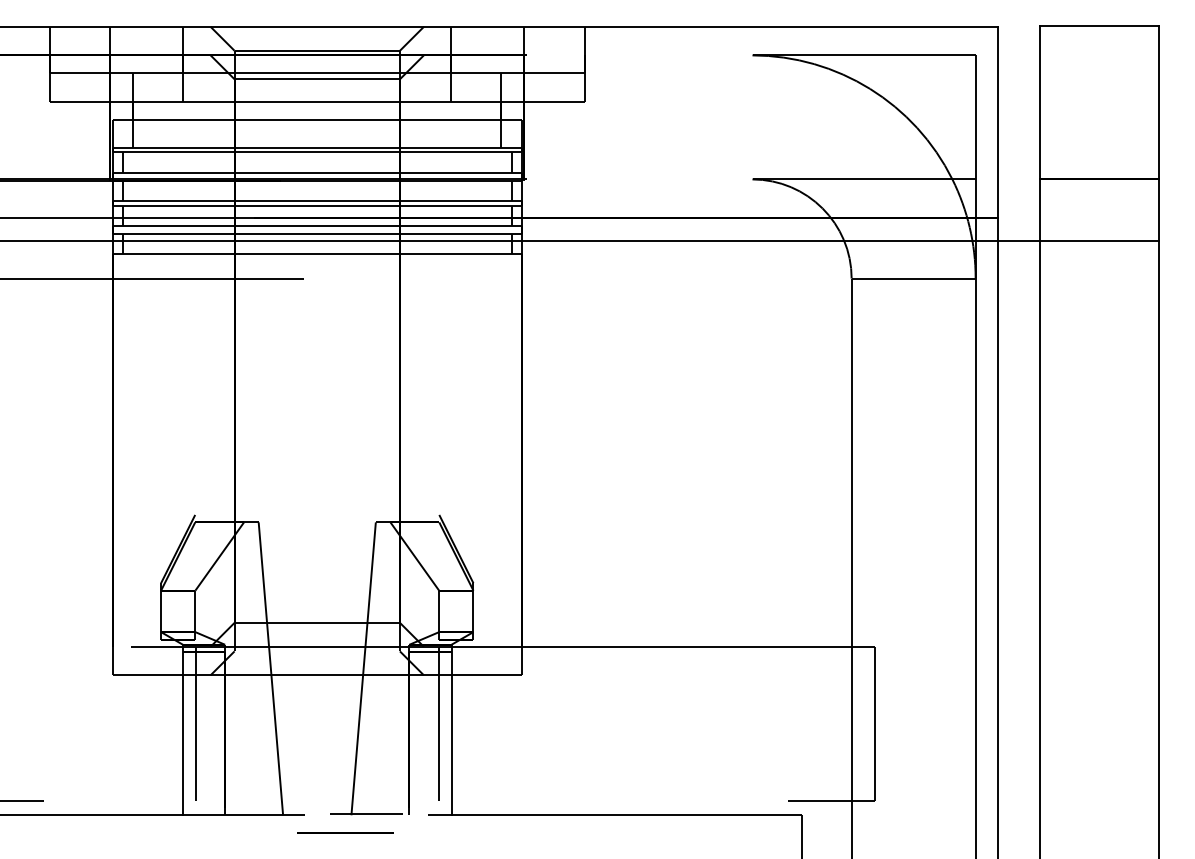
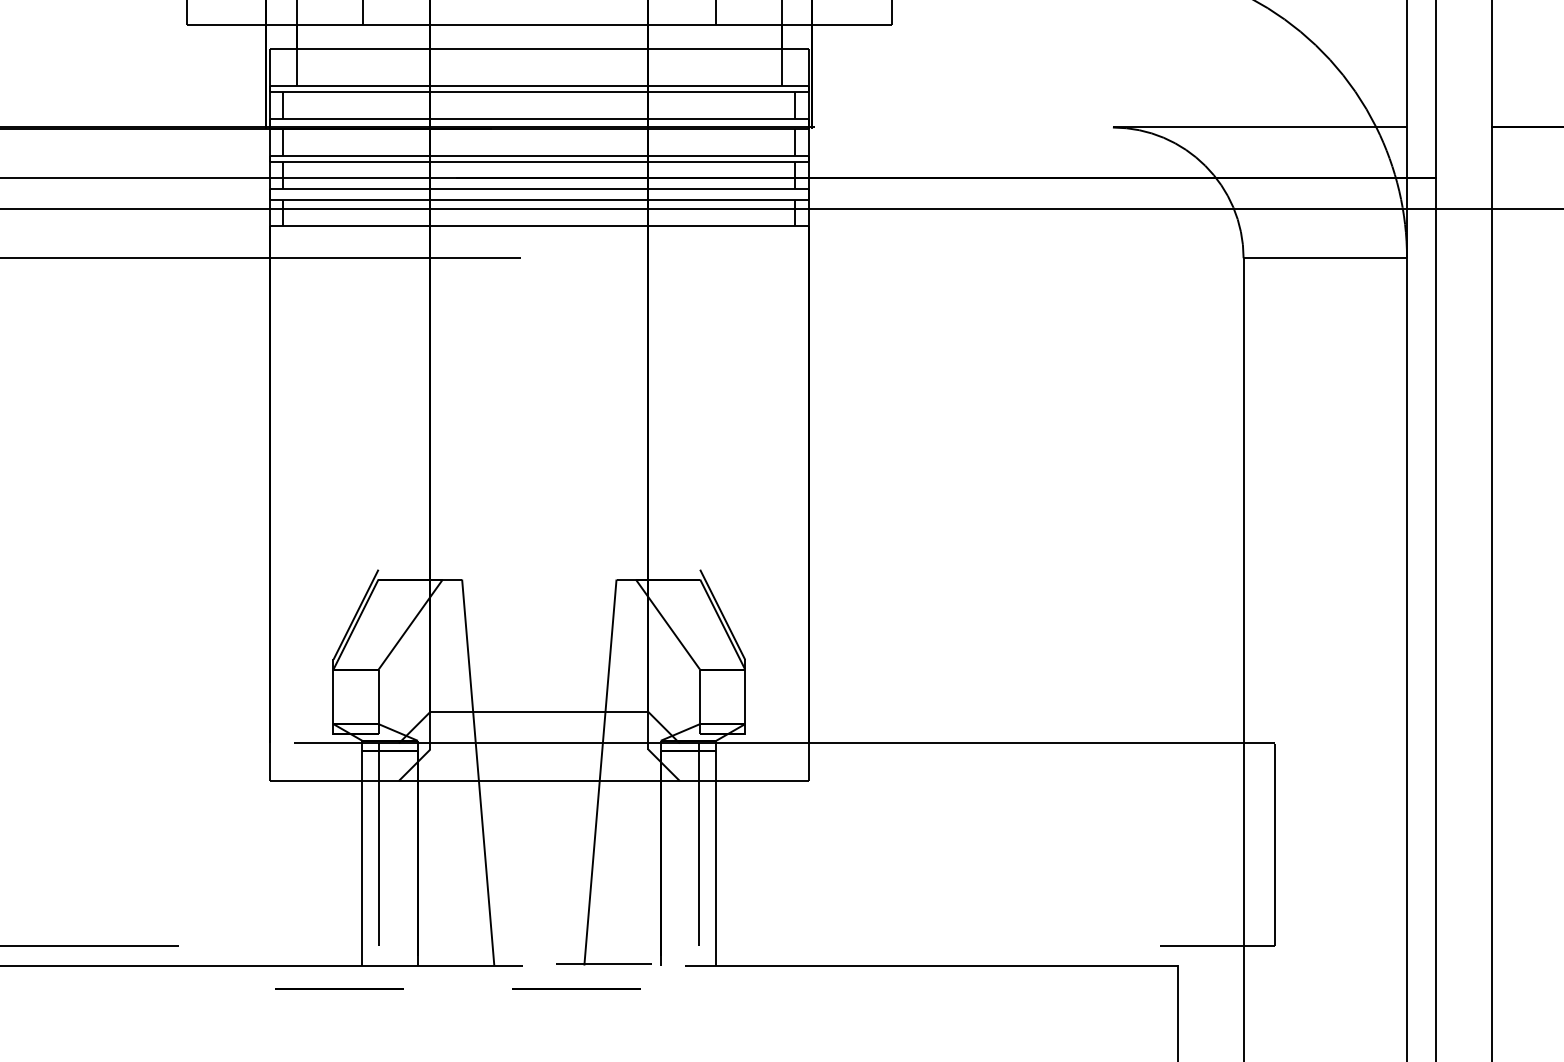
line: (165, 832) -> (339, 988), added

